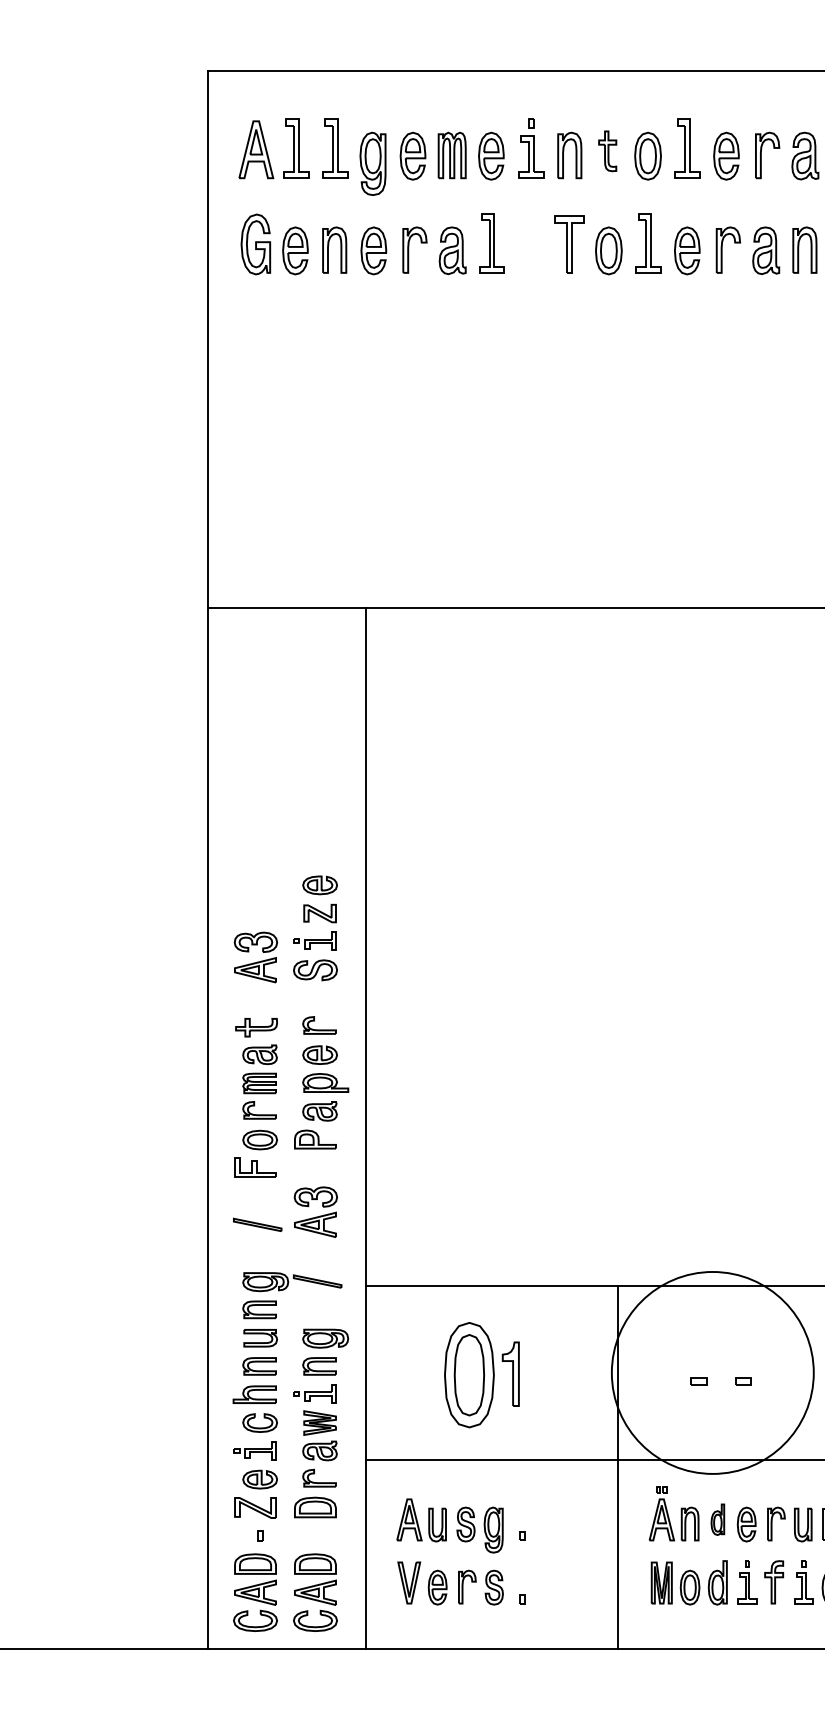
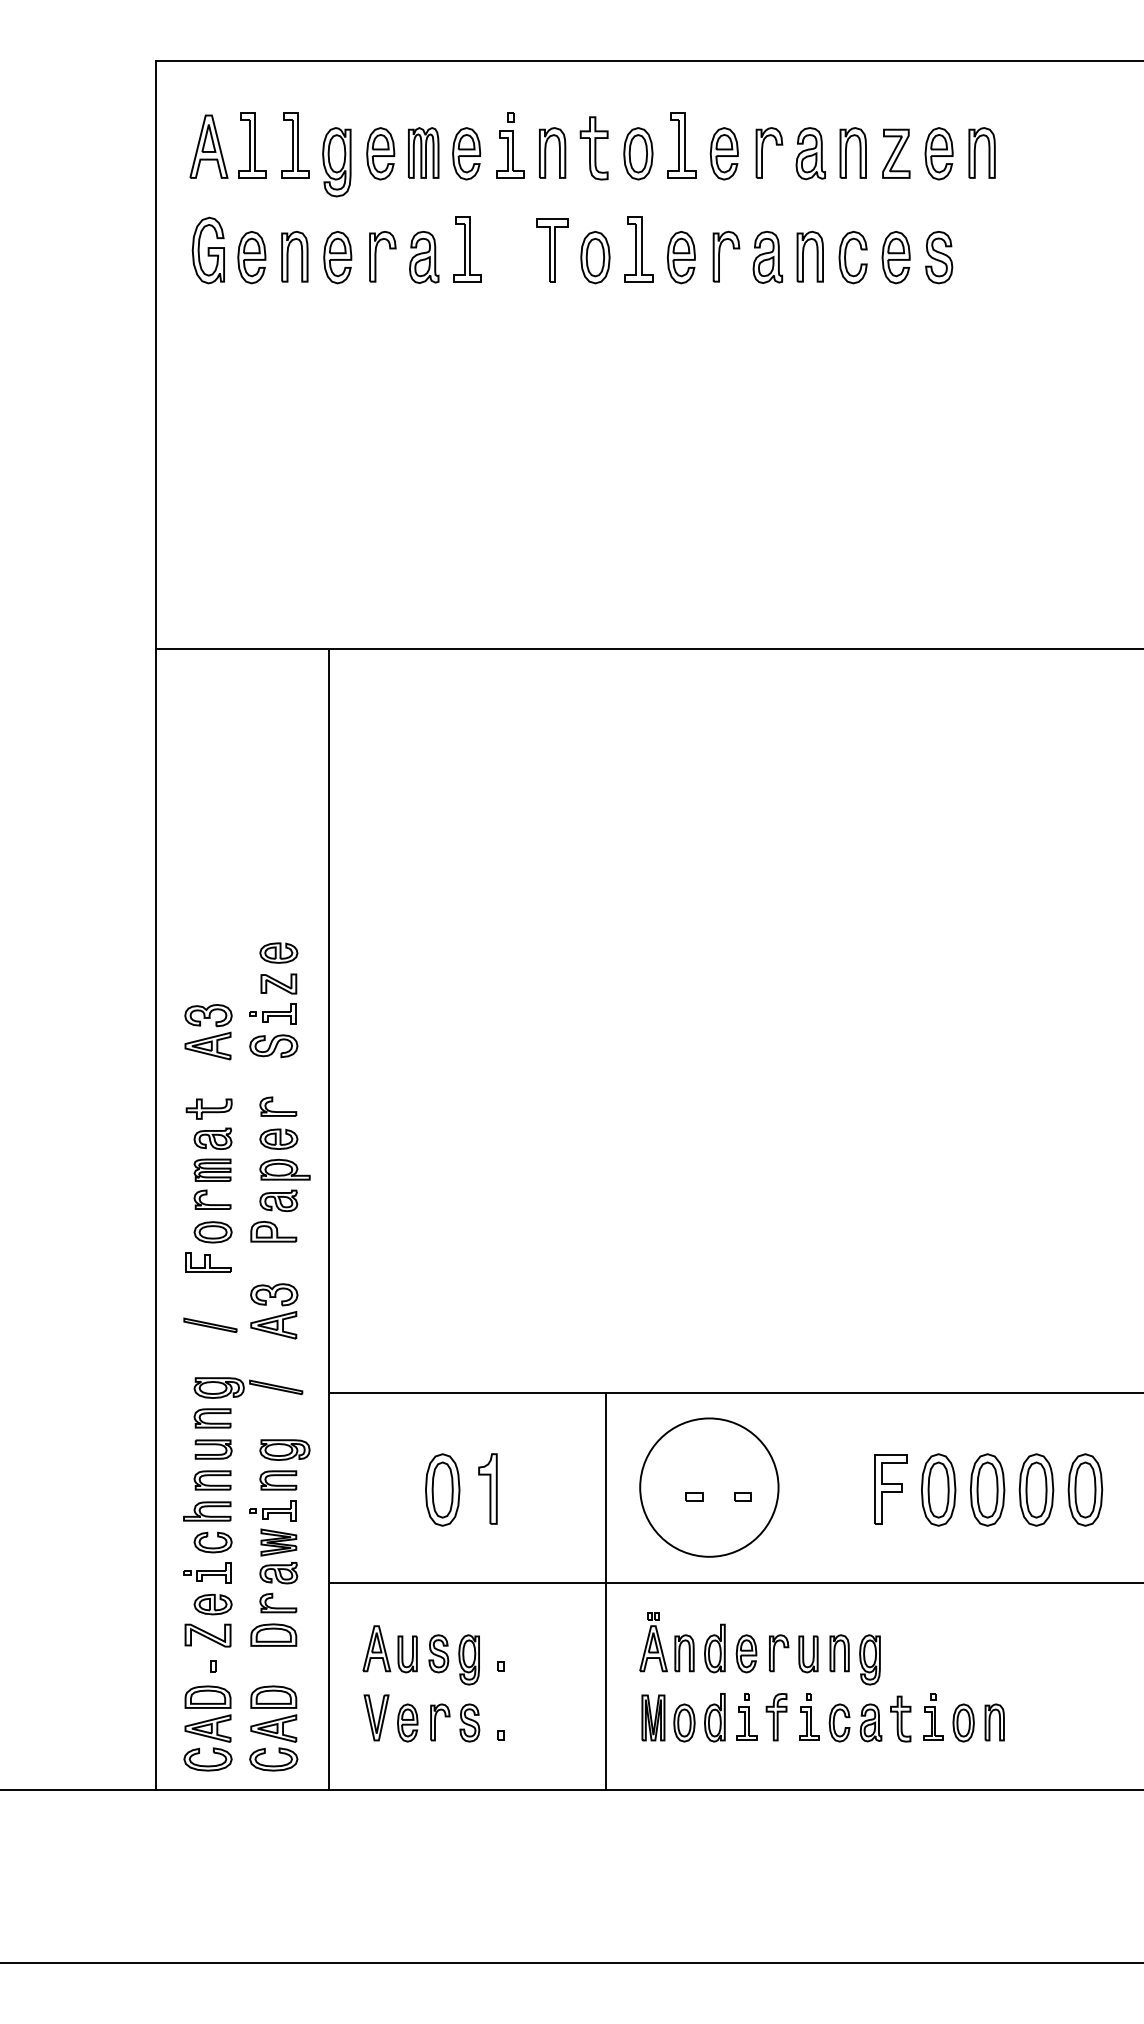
part: (607, 151) -> (593, 148), size x1.43
circle: (712, 1372) -> (709, 1487), size x0.62
part: (469, 1374) -> (442, 1489), size x0.62
part: (717, 1519) -> (714, 1648), size x1.43

